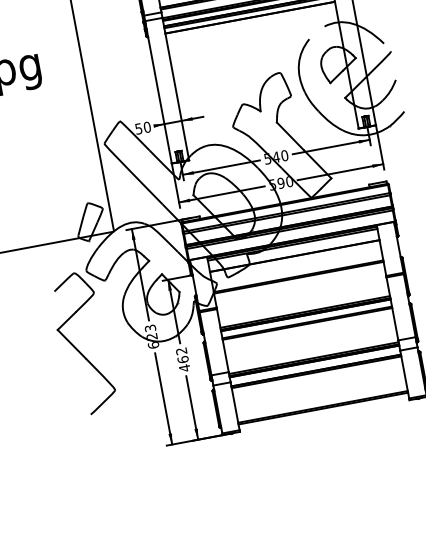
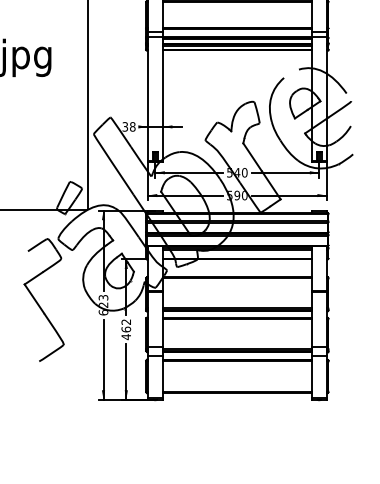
text: (143, 127) -> (129, 126), 50 -> 38

